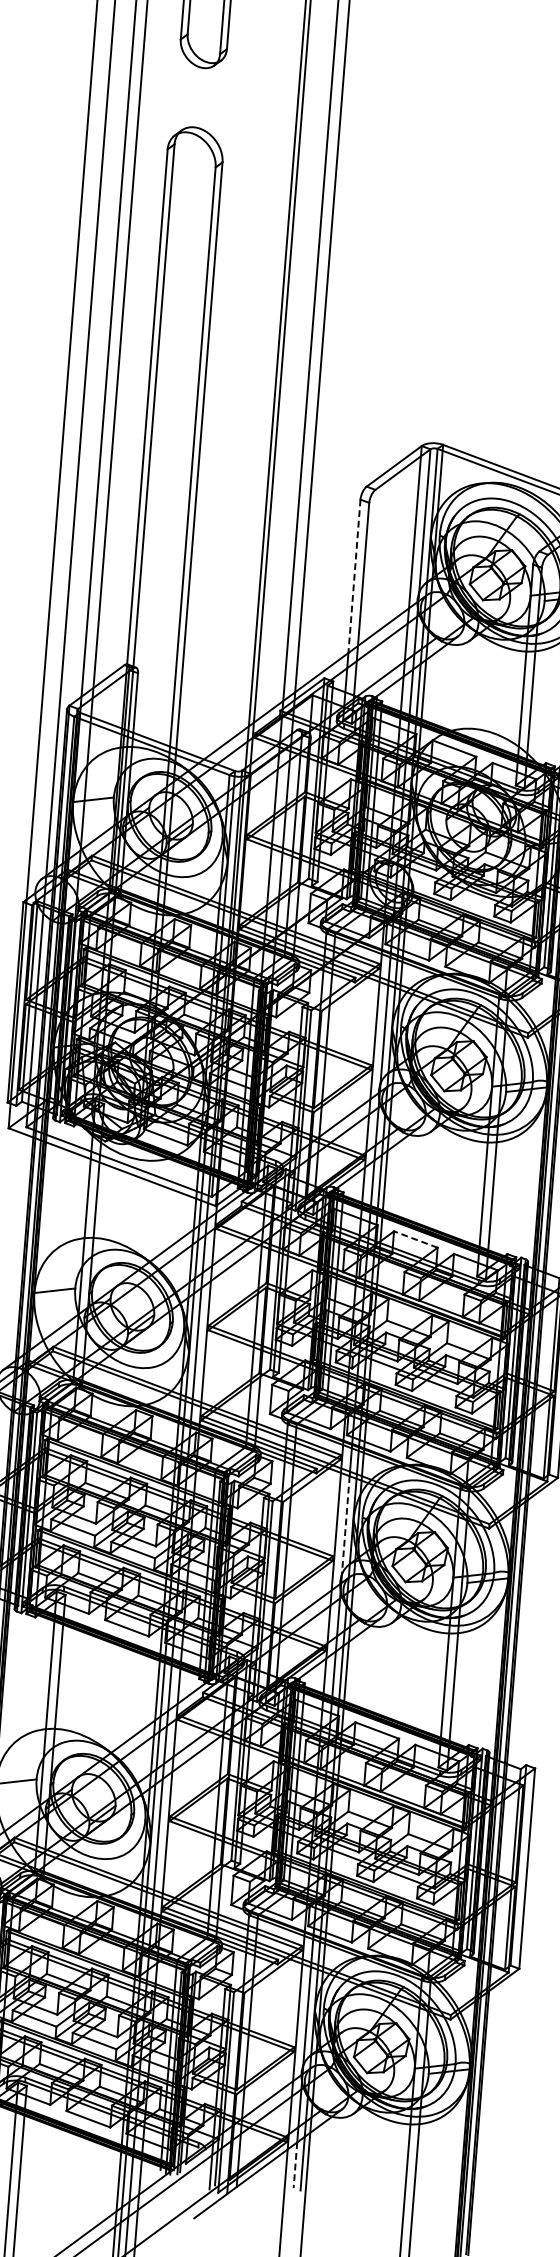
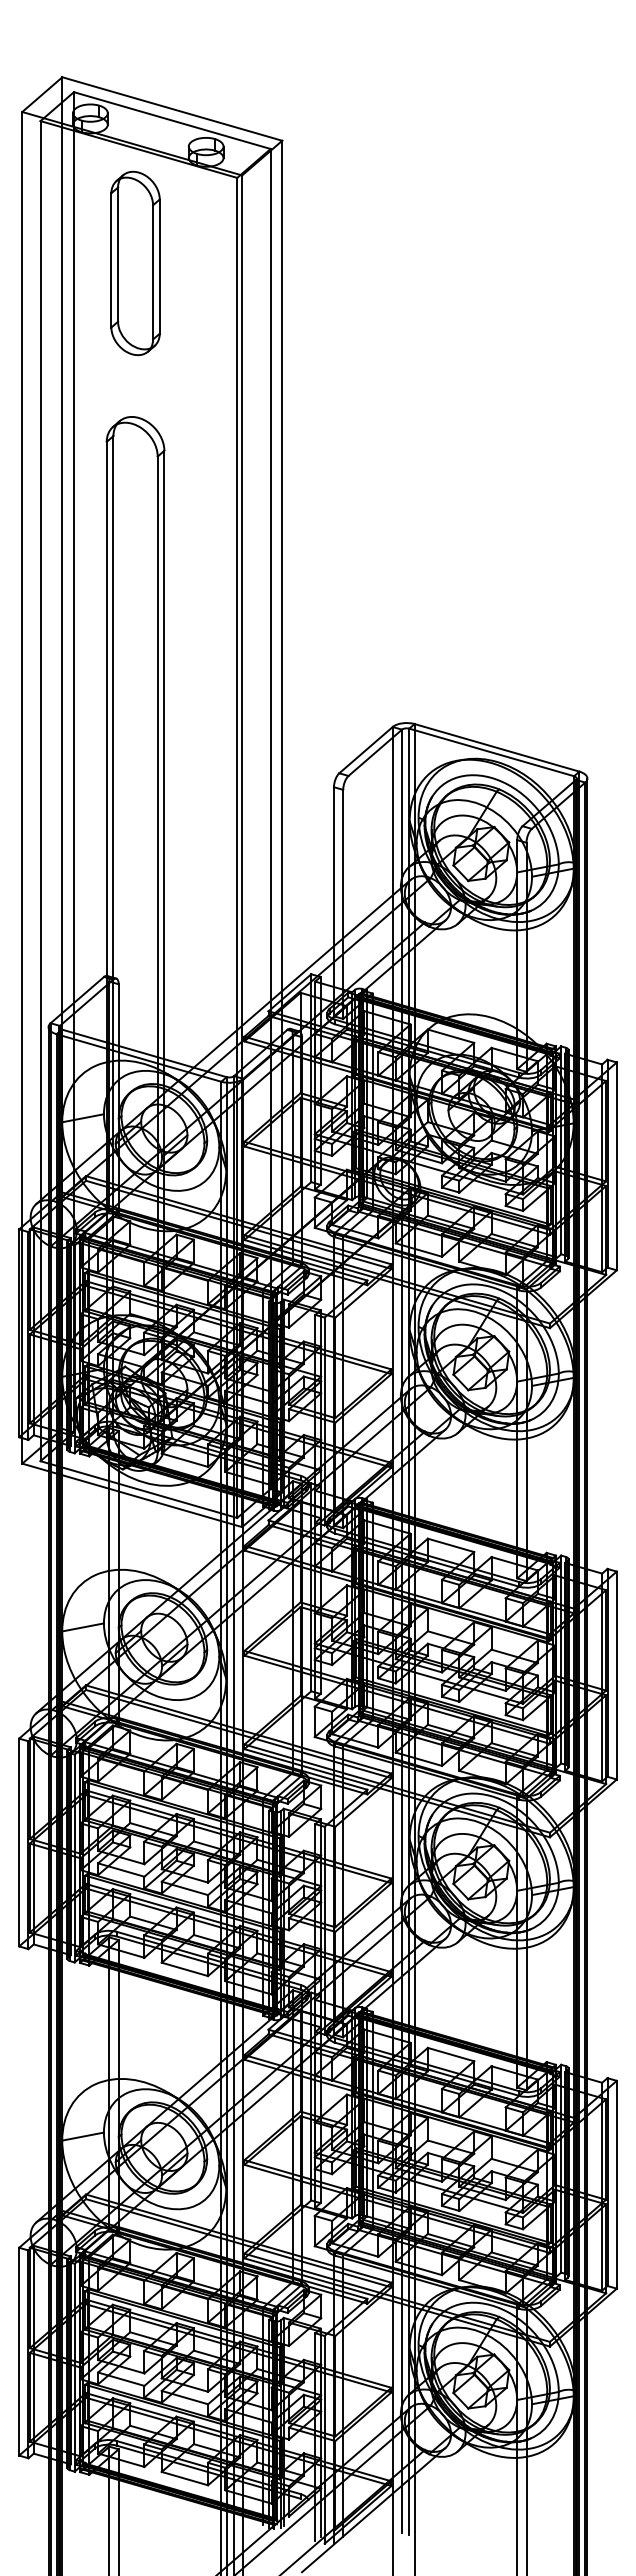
line: (354, 576) -> (333, 866), dashed -> solid
line: (415, 1239) -> (450, 1545), dashed -> solid
line: (346, 1525) -> (402, 1845), dashed -> solid
line: (295, 2165) -> (402, 2509), dashed -> solid

